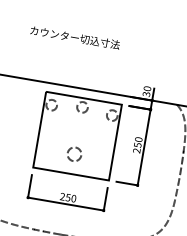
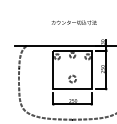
text: (75, 37) -> (74, 22), moved

